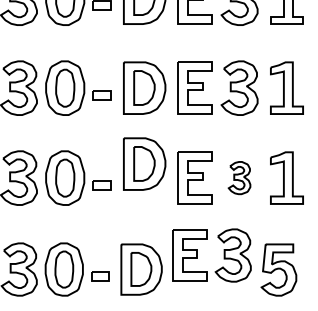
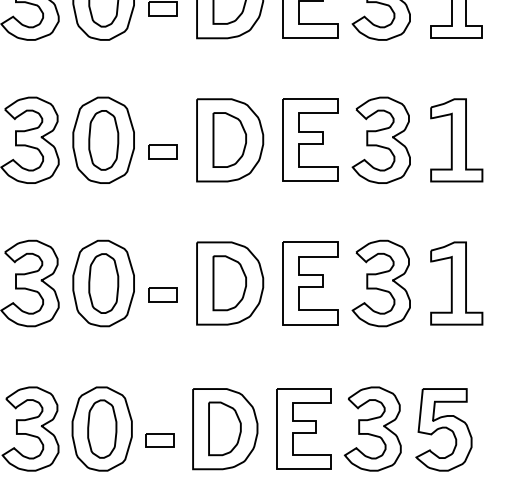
part: (144, 163) -> (229, 282), moved
part: (239, 177) -> (381, 282), size x1.67
part: (223, 255) -> (357, 428), moved

